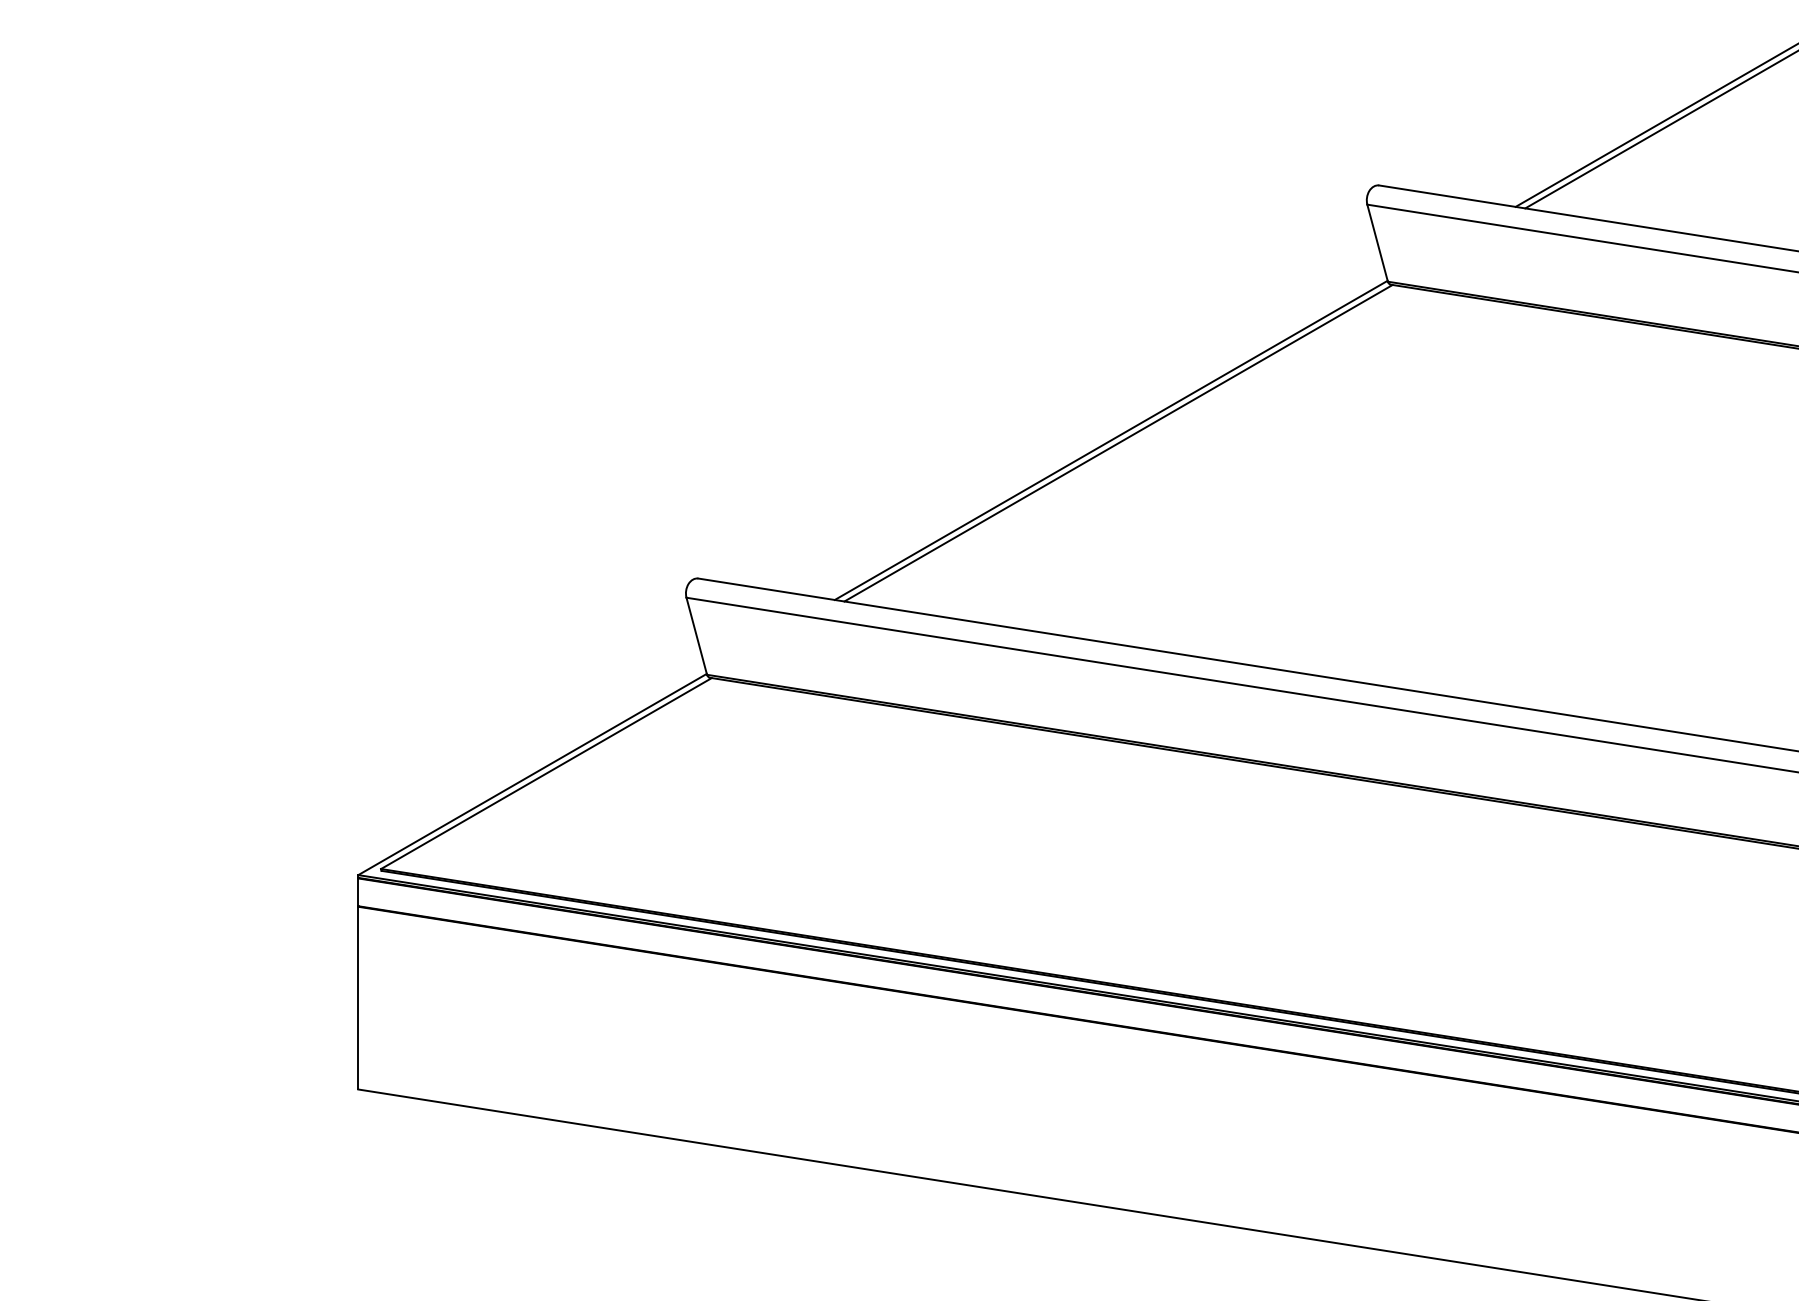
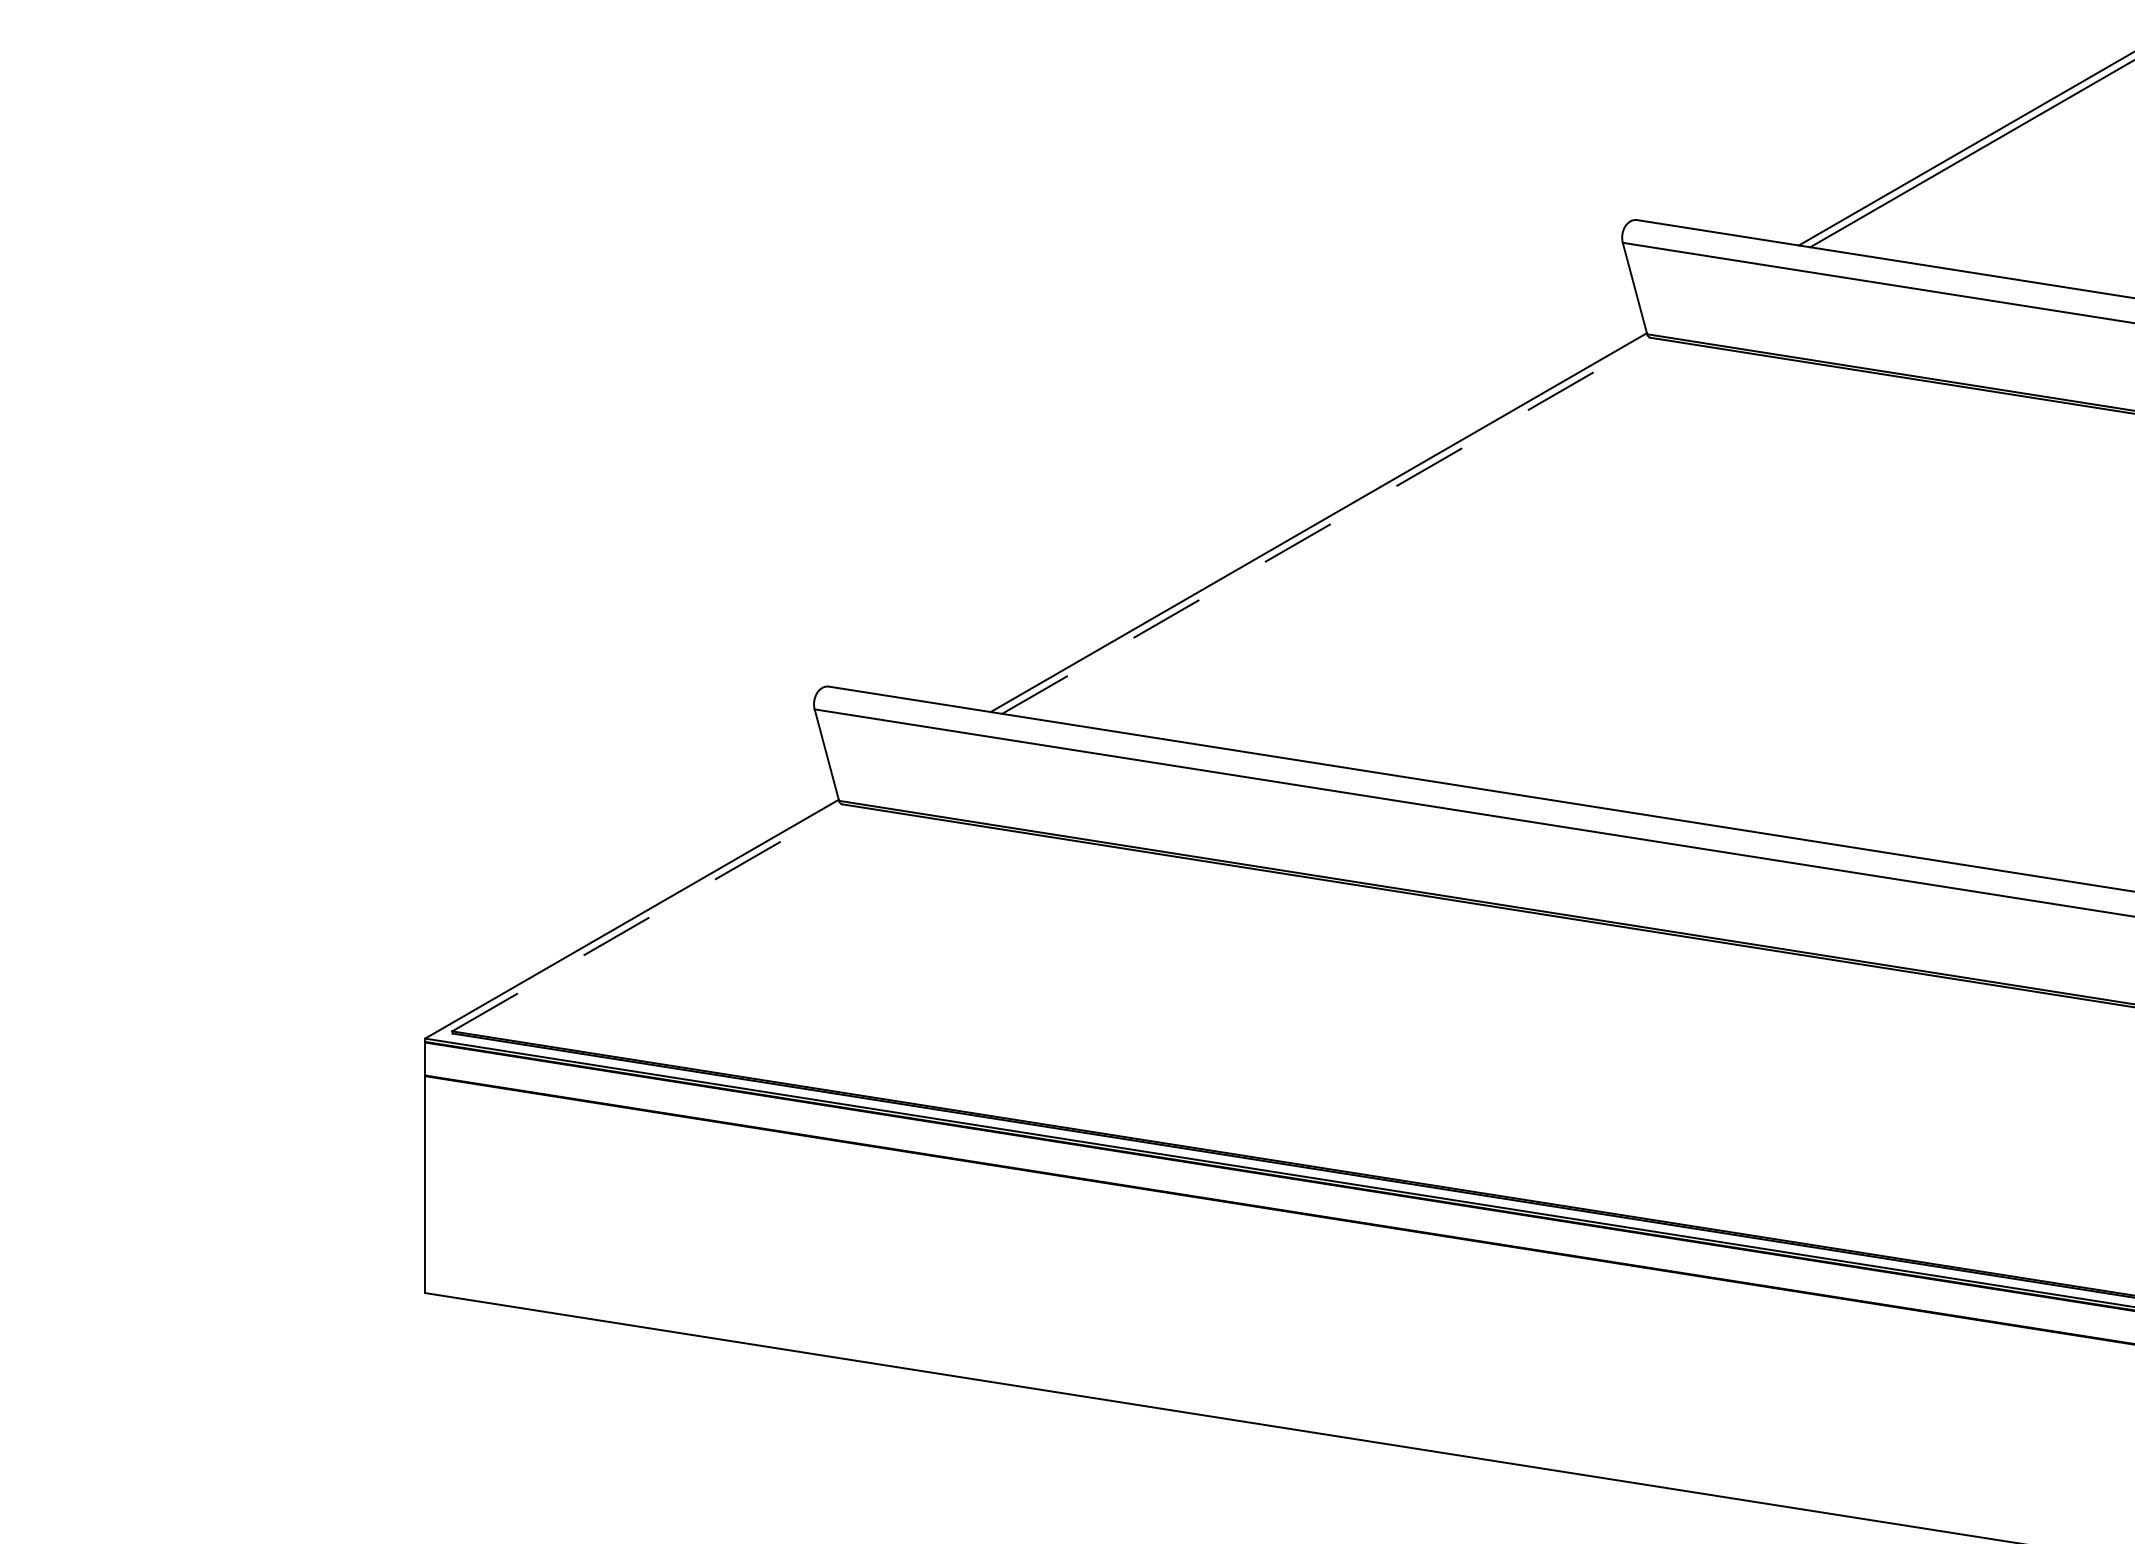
line: (1118, 443) -> (1327, 526), solid -> dashed
line: (546, 773) -> (648, 918), solid -> dashed

